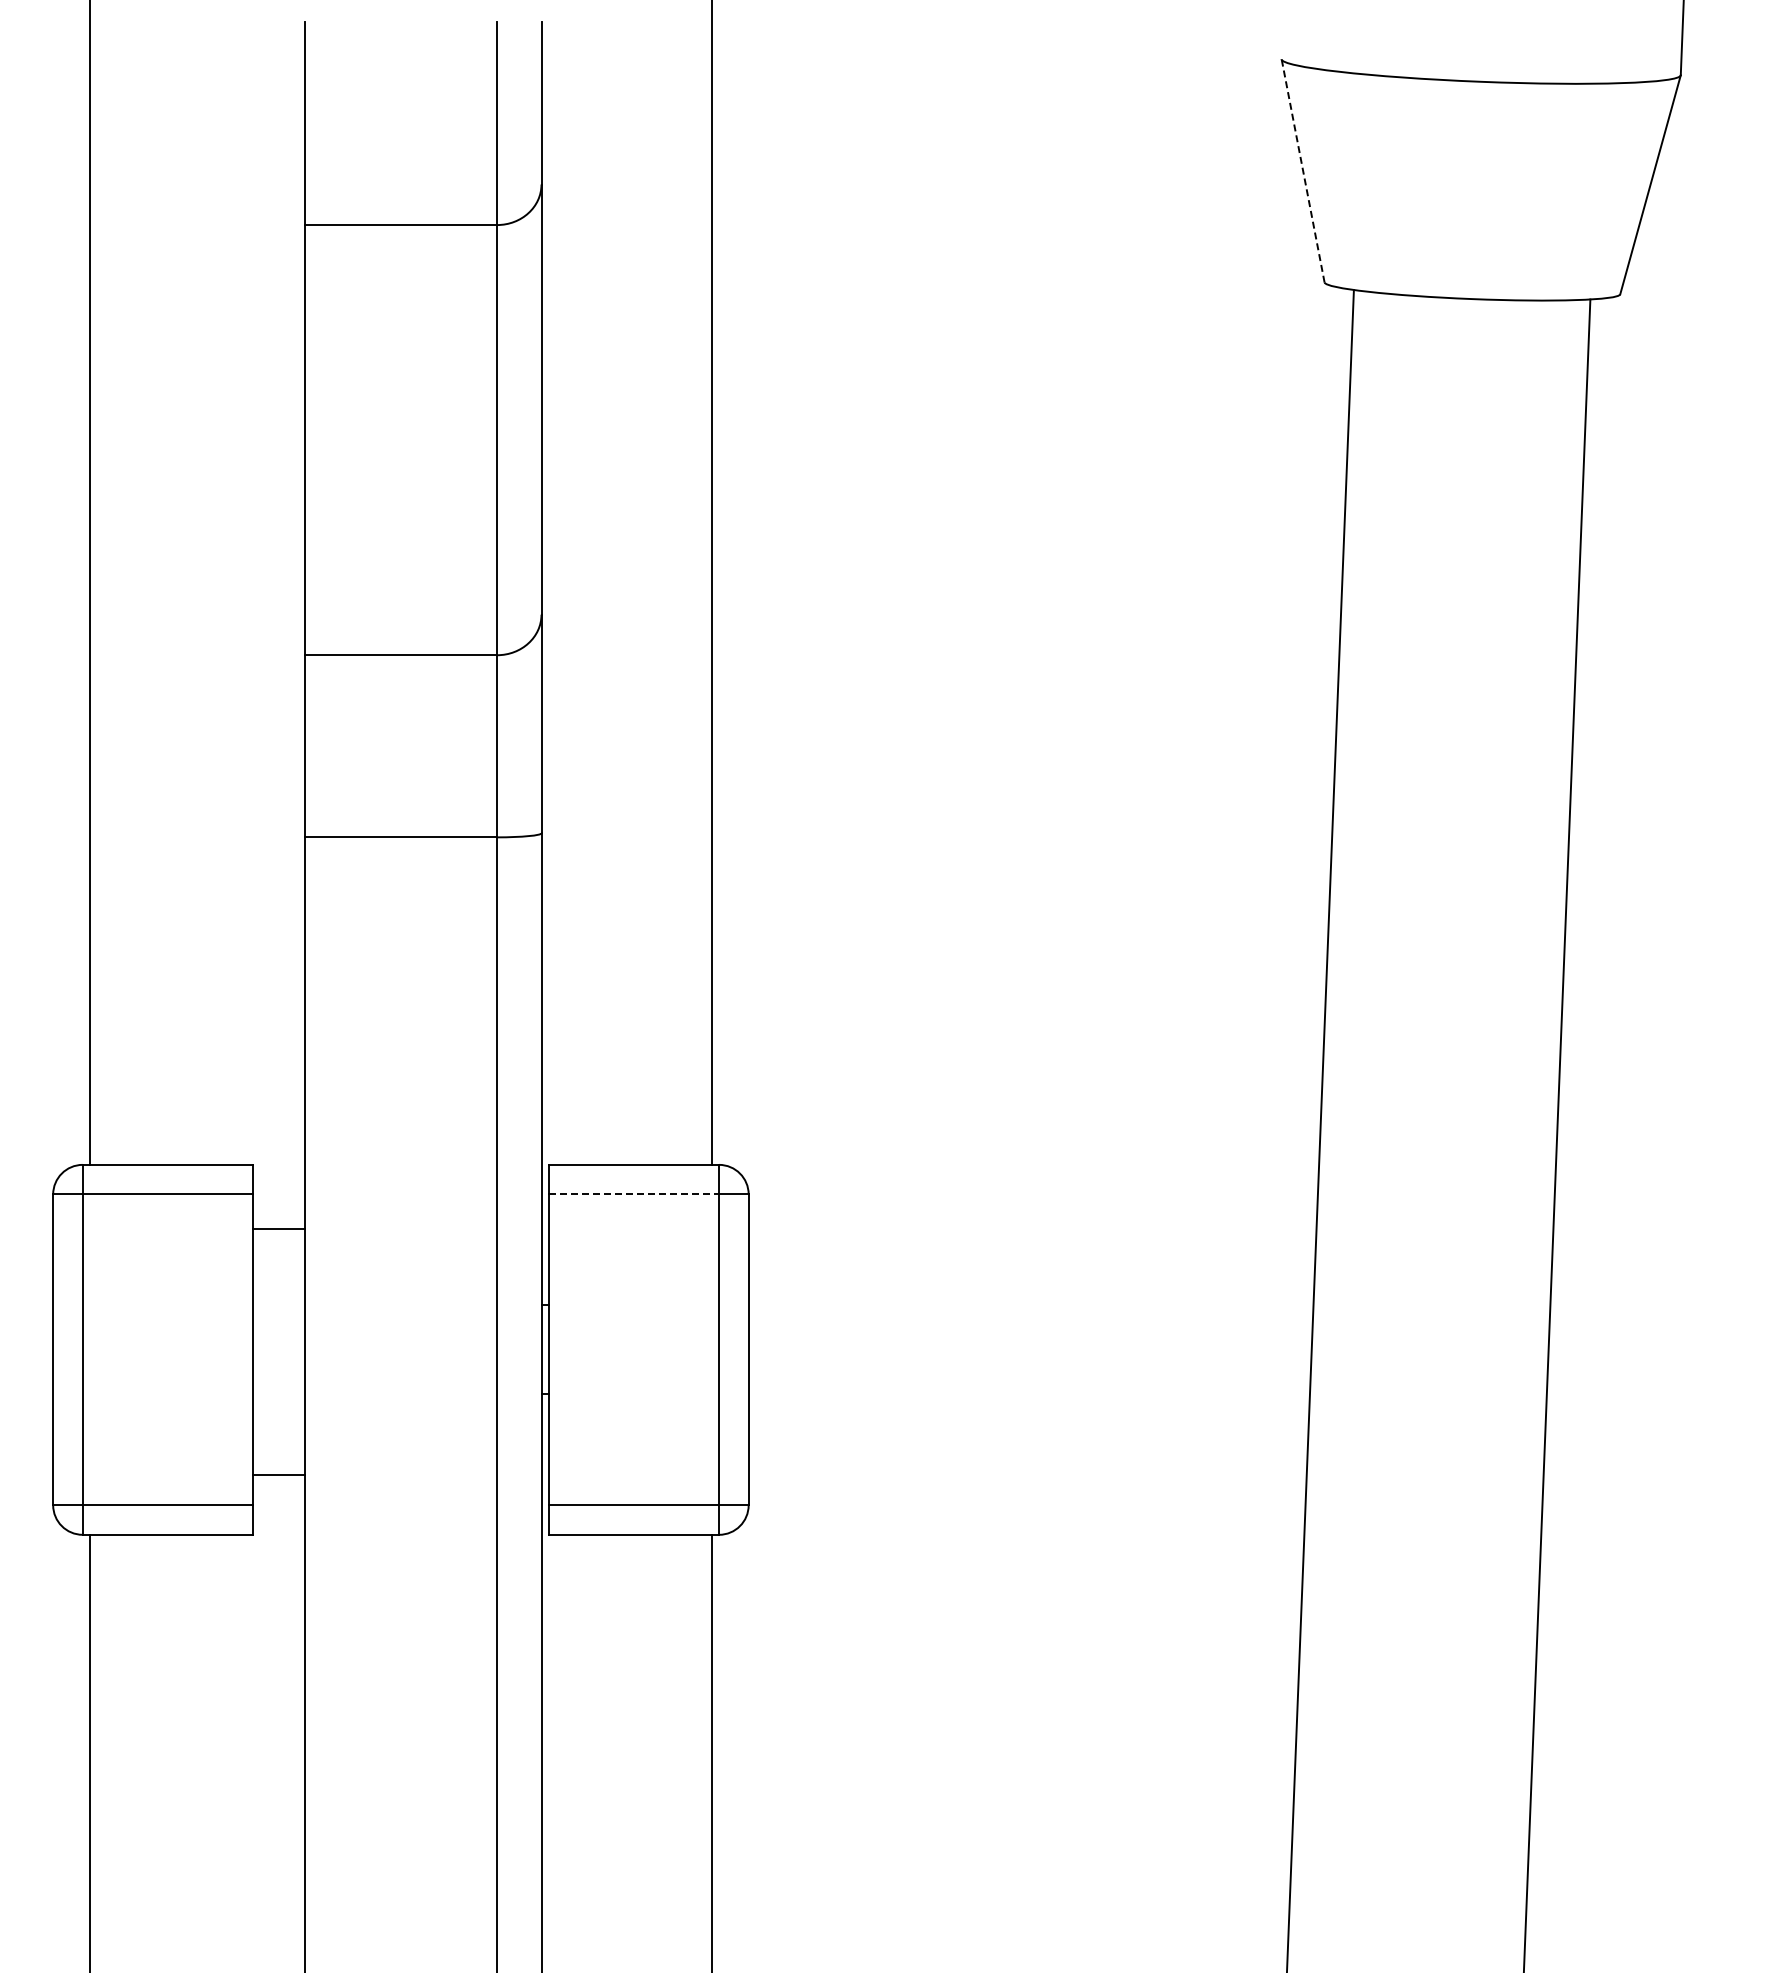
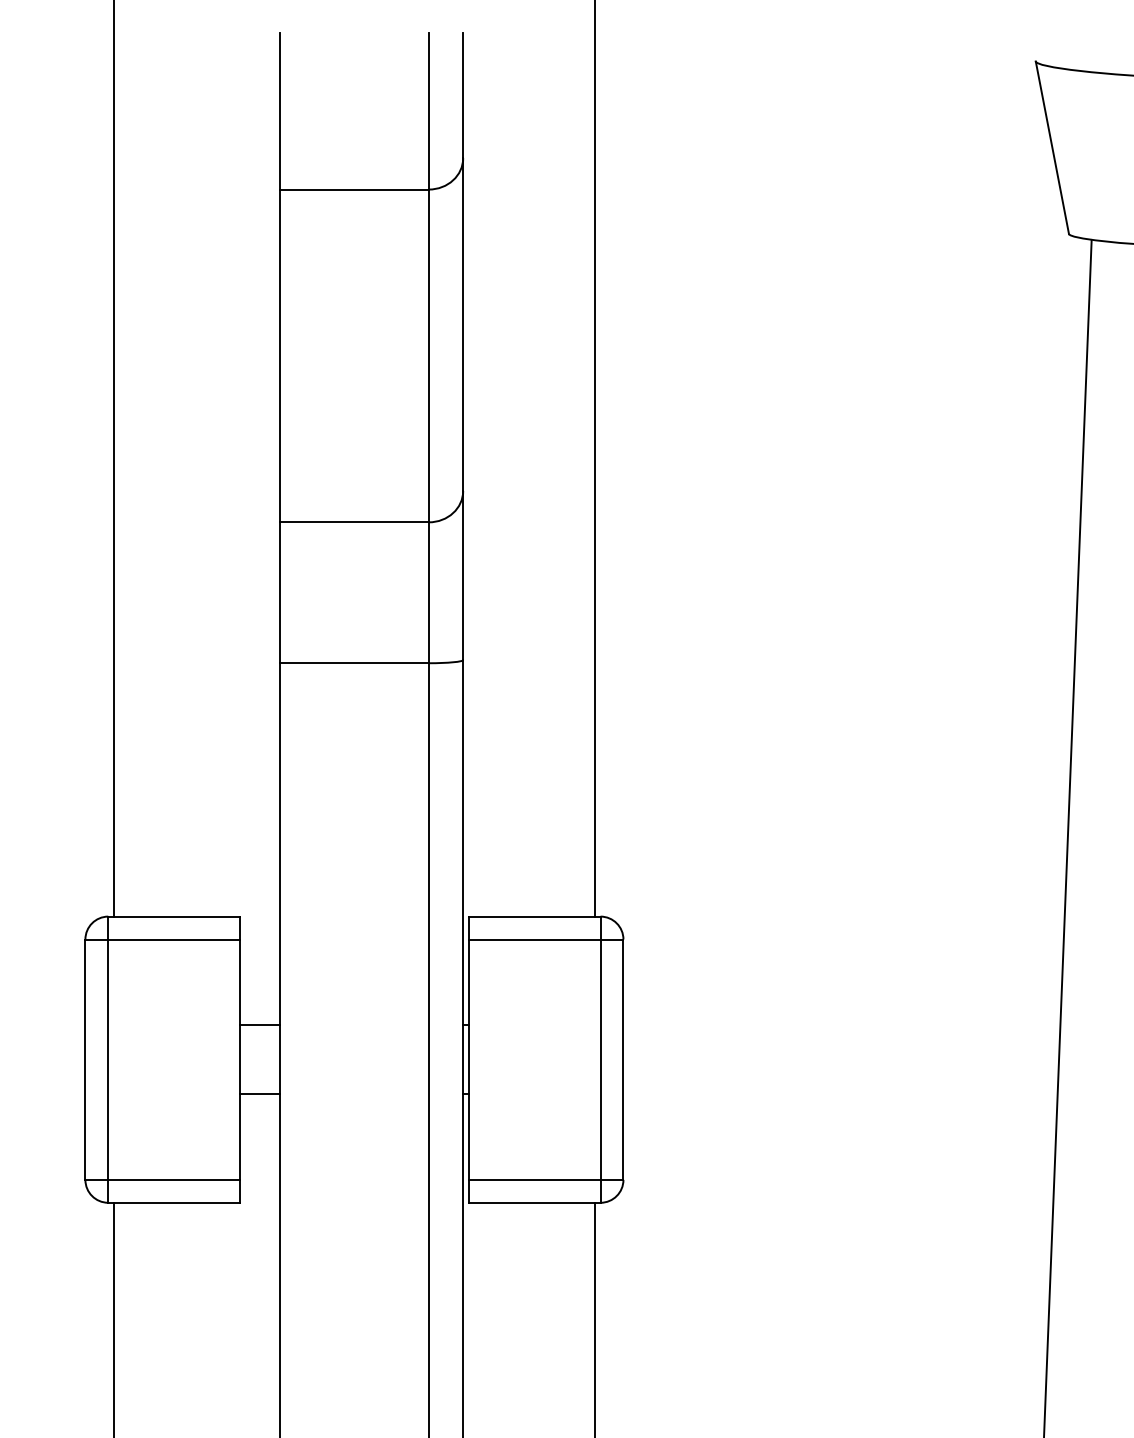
line: (1303, 171) -> (1052, 148), dashed -> solid
line: (634, 1194) -> (535, 939), dashed -> solid
line: (278, 1229) -> (259, 1025), moved
line: (278, 1475) -> (259, 1094), moved

